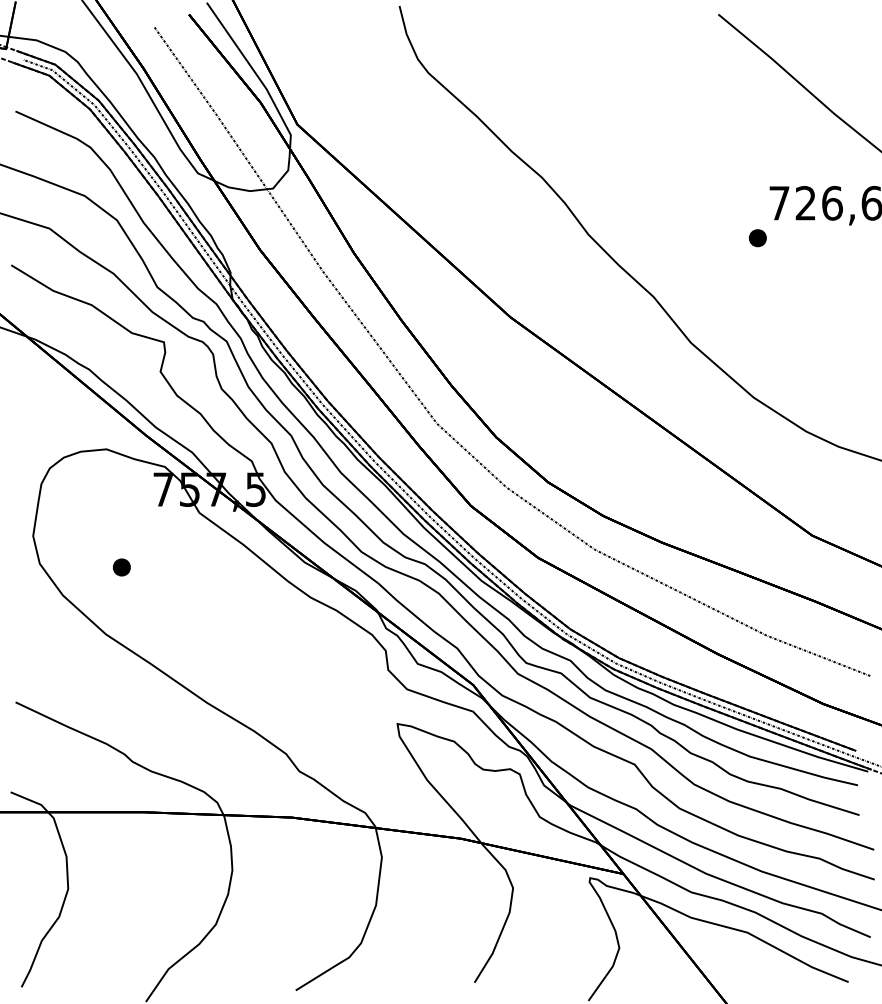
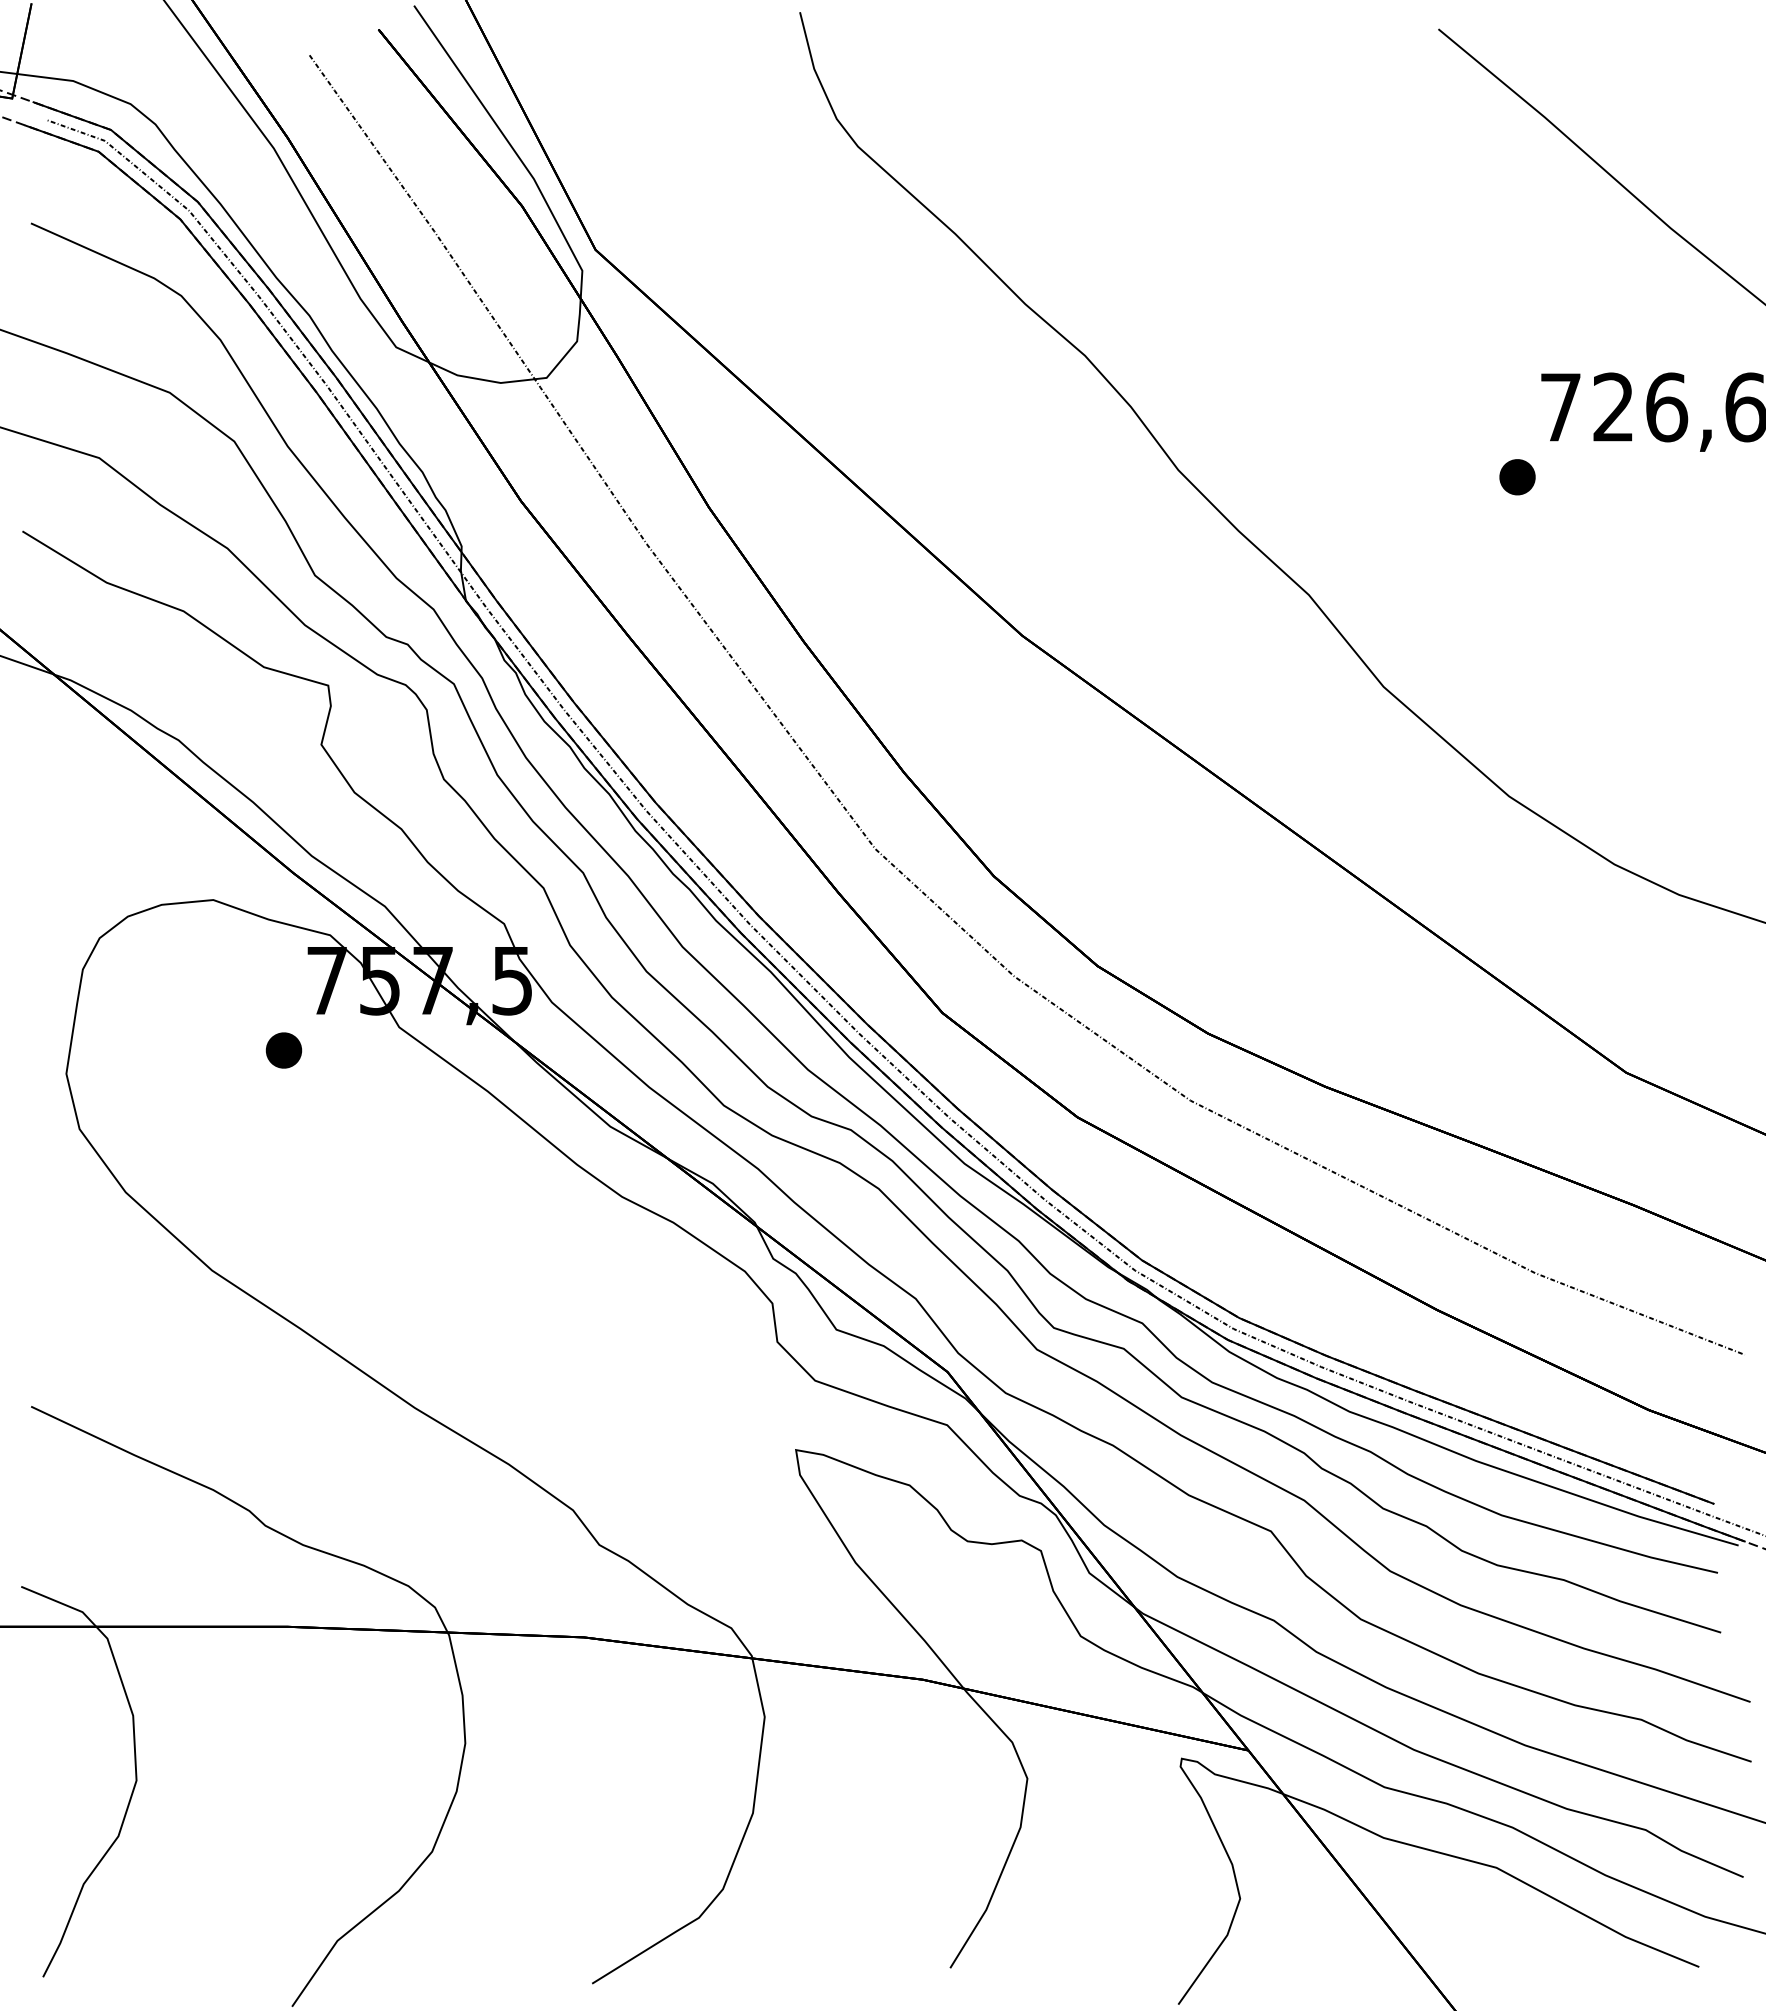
part: (121, 567) -> (283, 1050), moved

